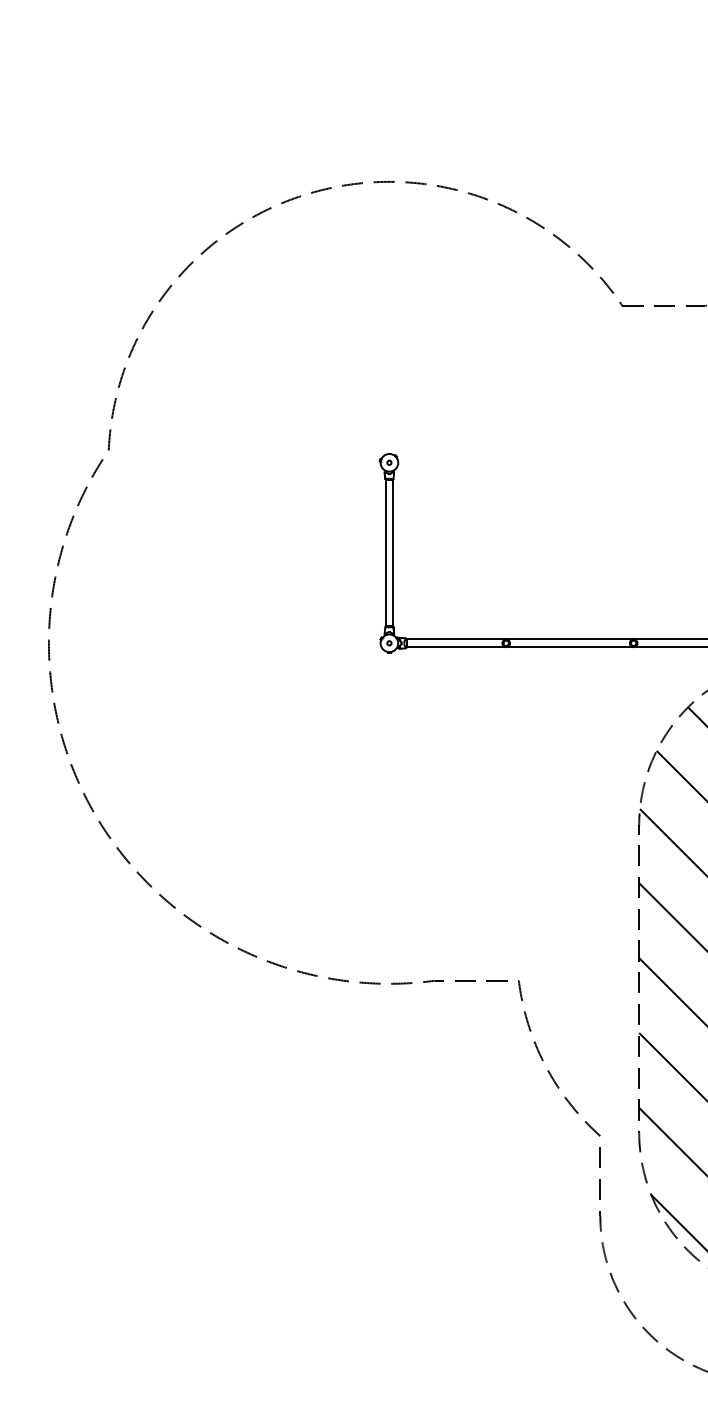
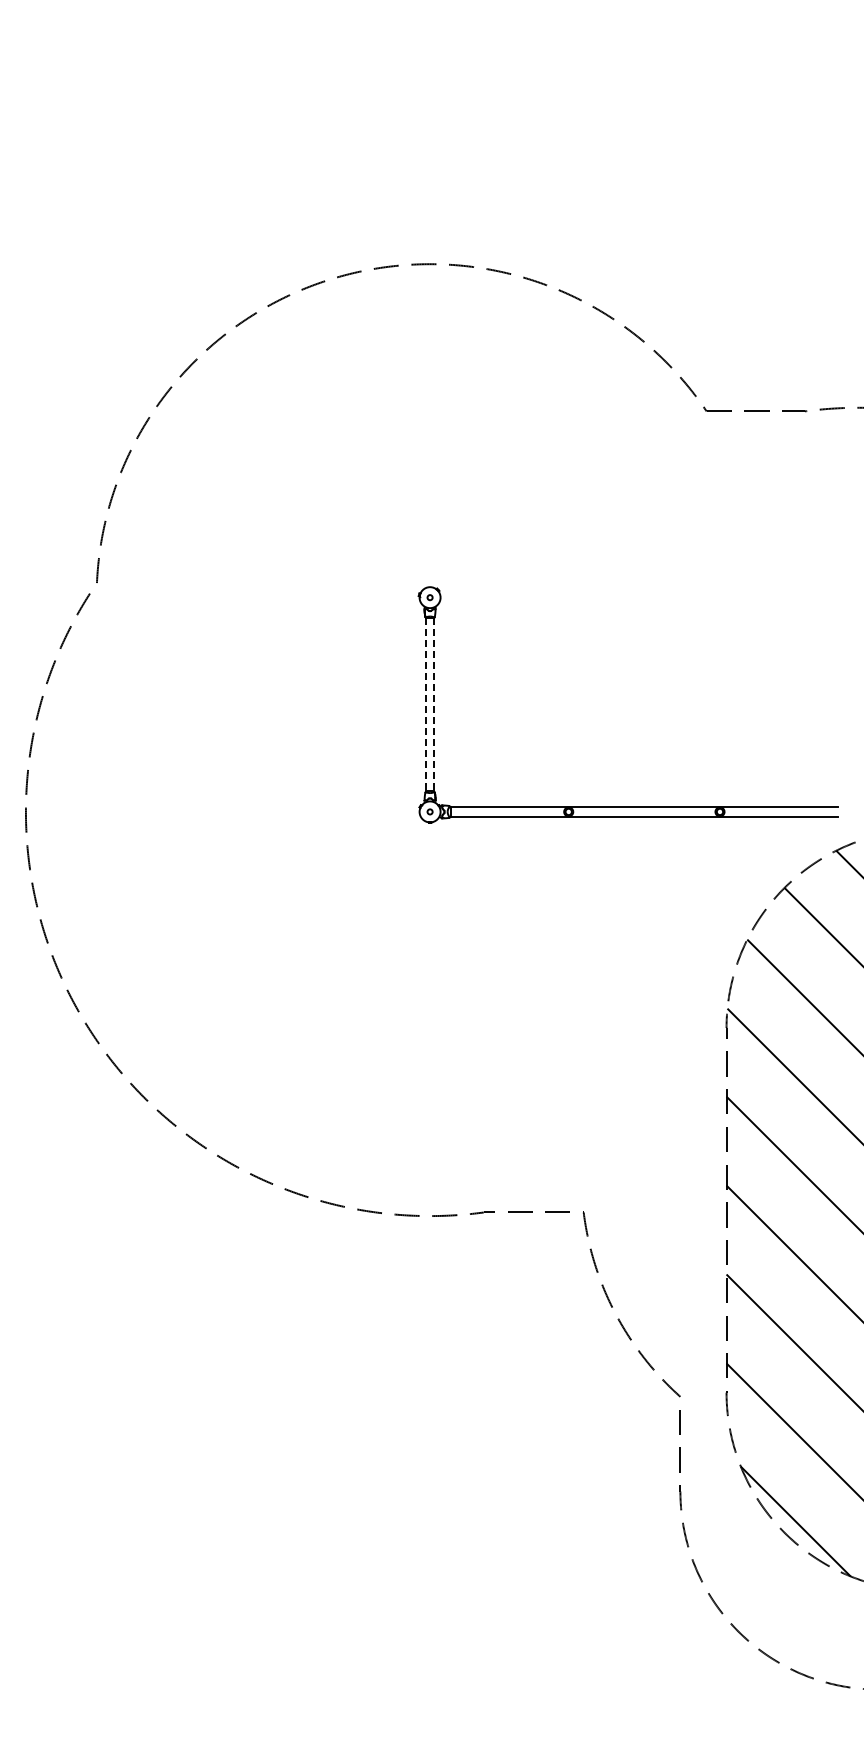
line: (386, 552) -> (426, 704), solid -> dashed
line: (392, 552) -> (433, 704), solid -> dashed

